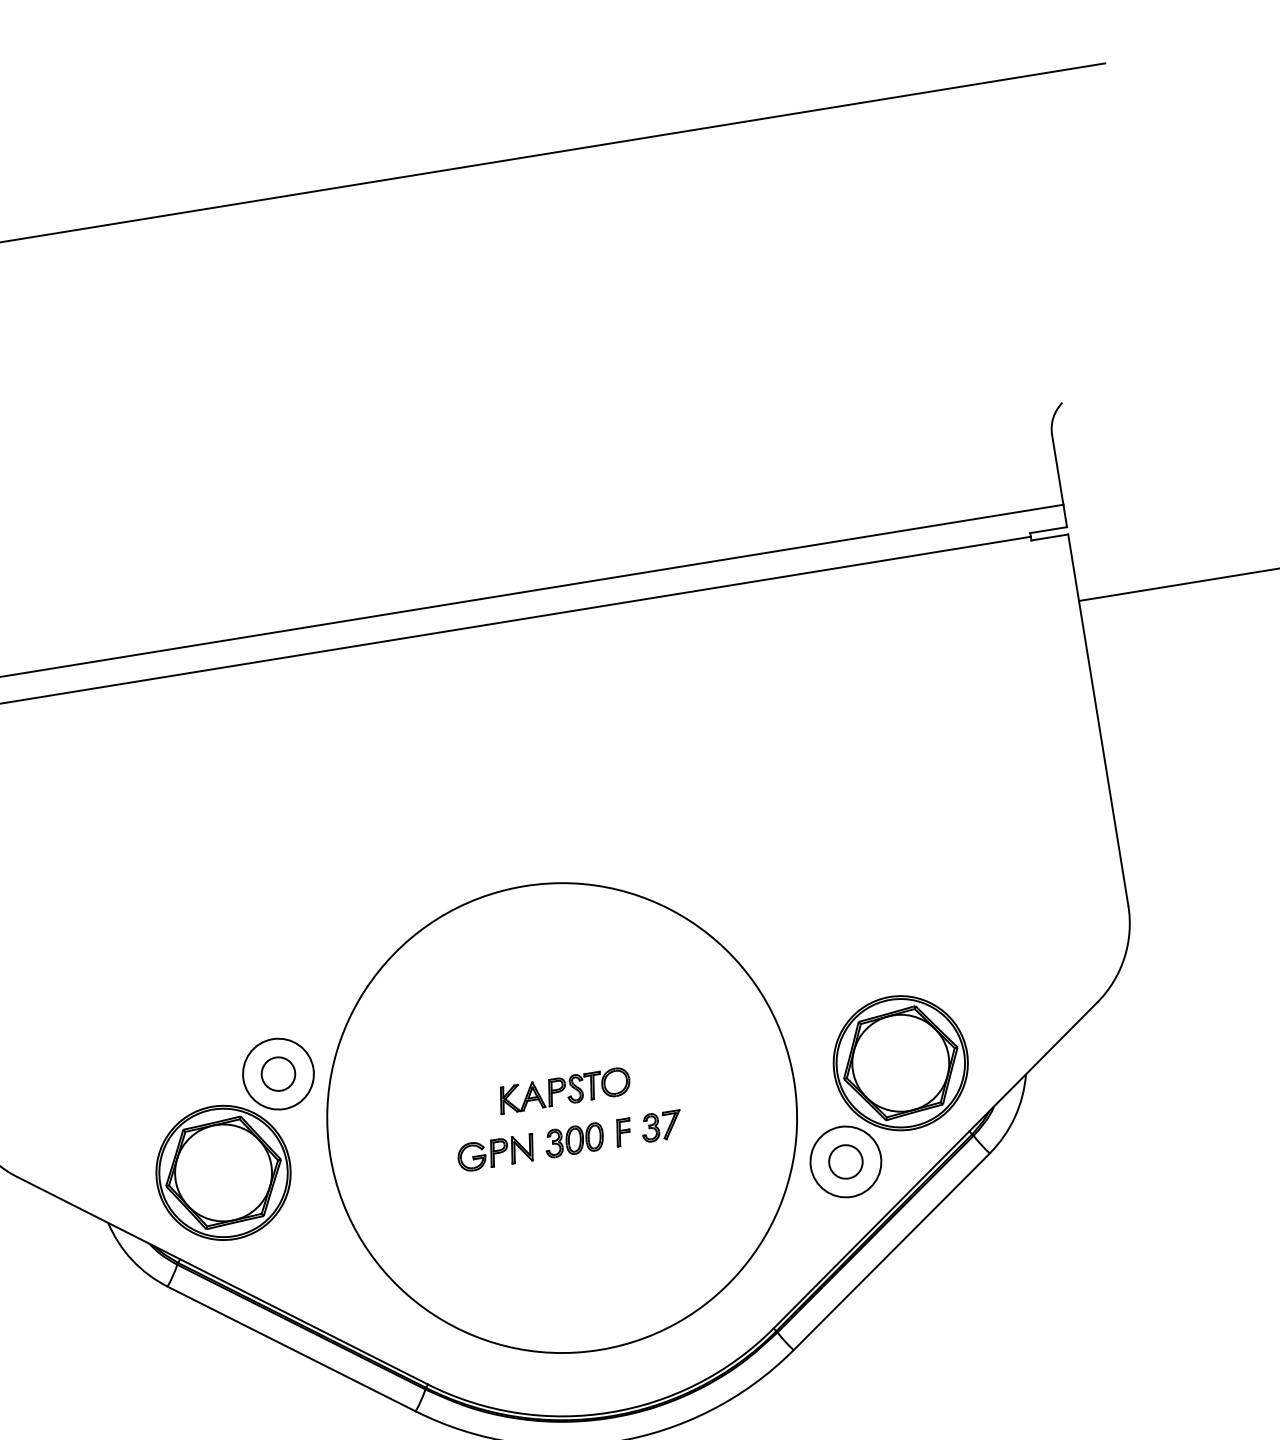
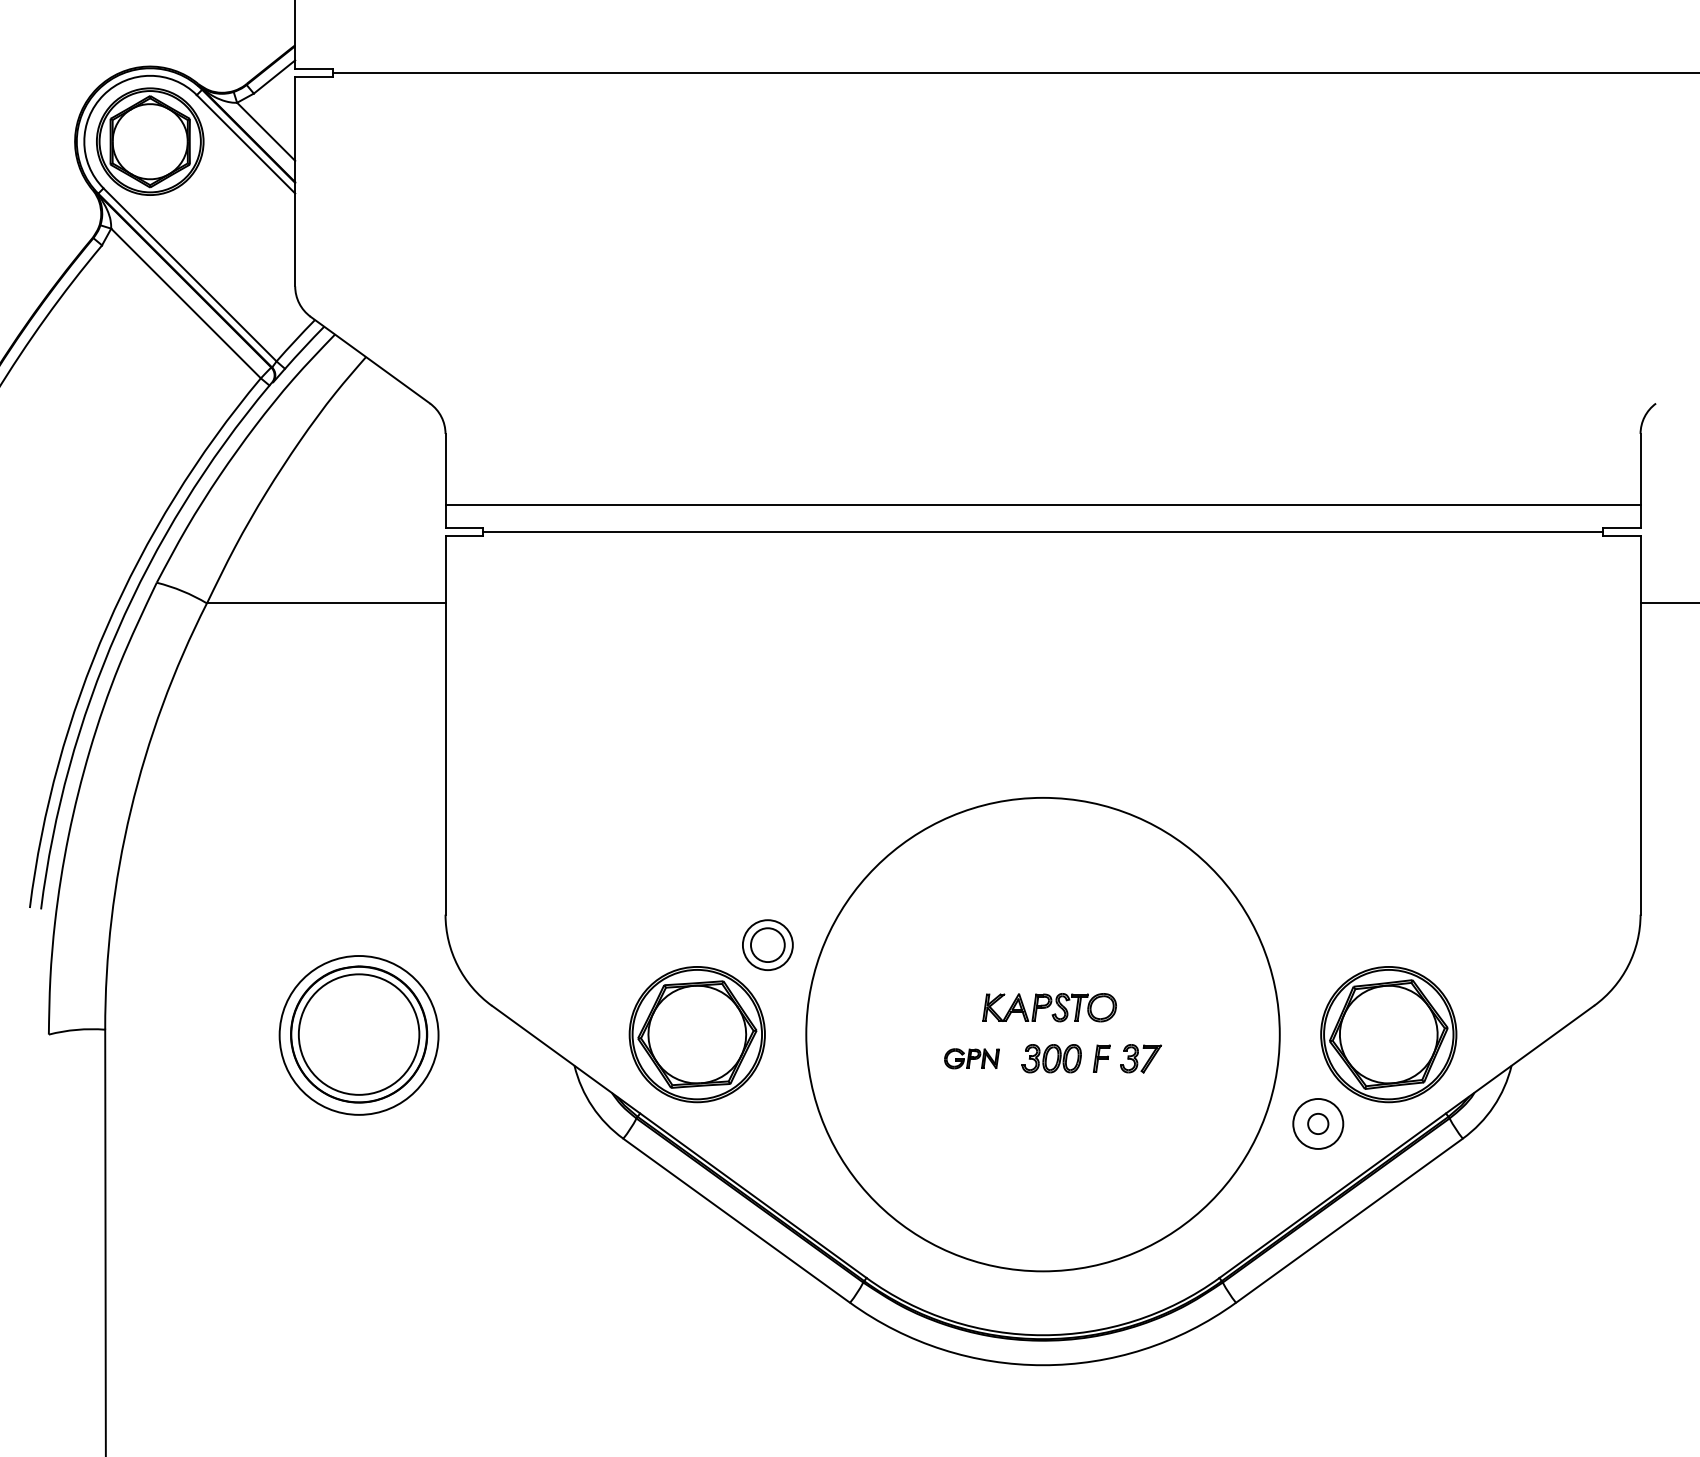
circle: (278, 1073) -> (767, 944), size x0.7
part: (495, 1152) -> (971, 1058), size x0.7
circle: (845, 1161) -> (1317, 1123), size x0.7
circle: (846, 1161) -> (1318, 1123), size x0.6

